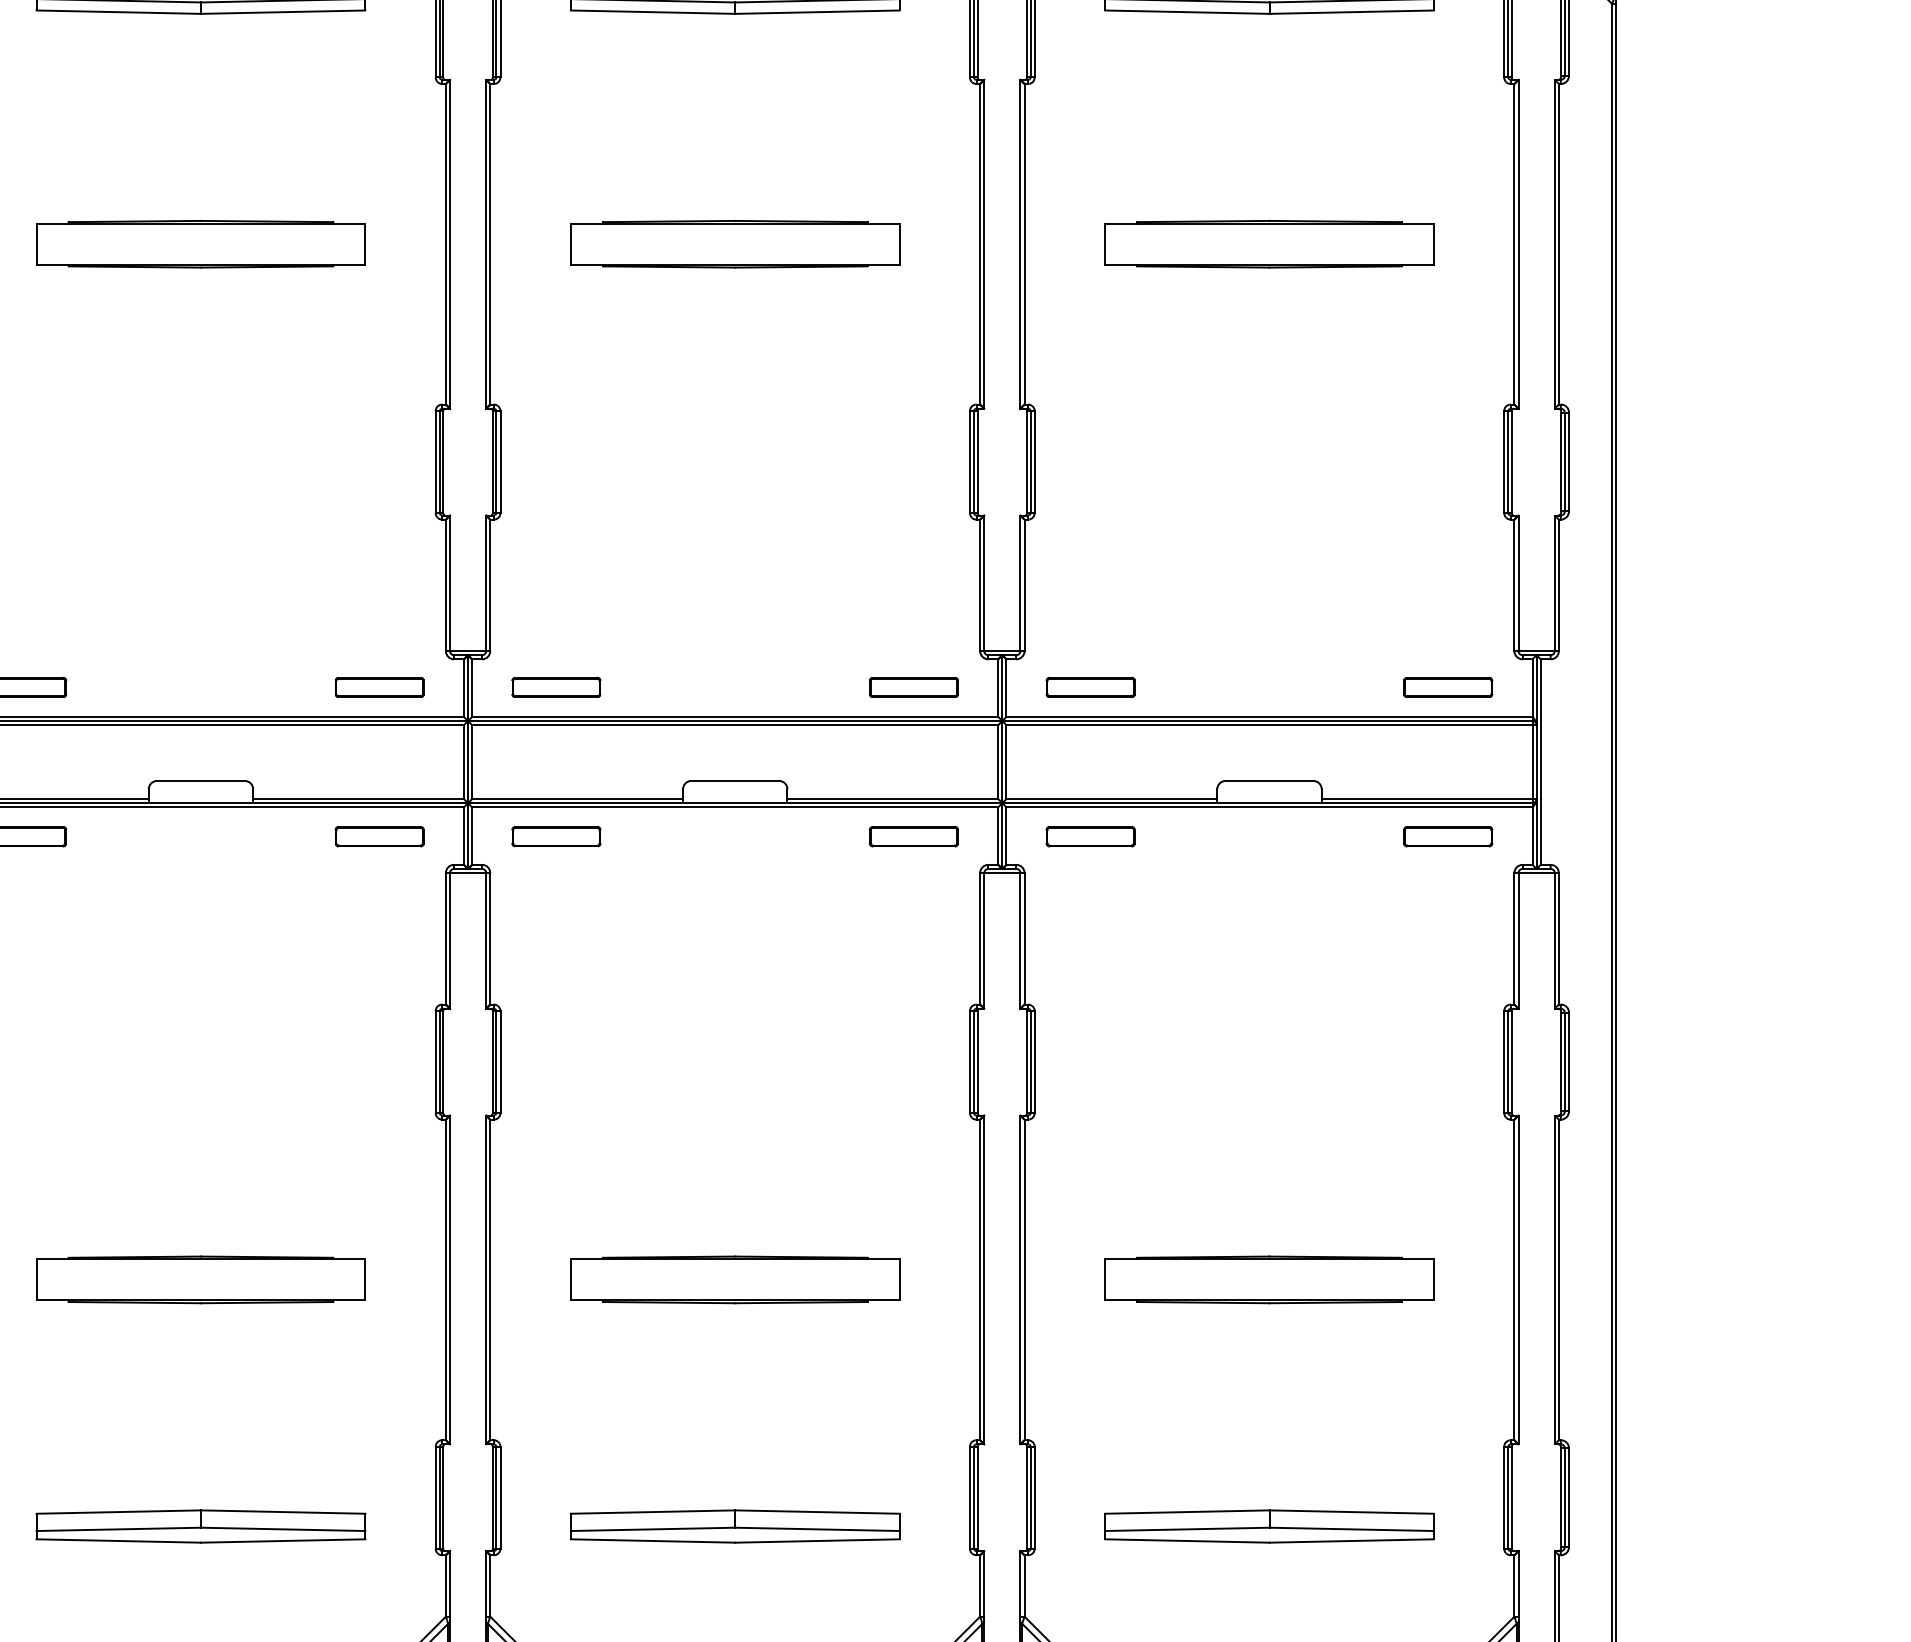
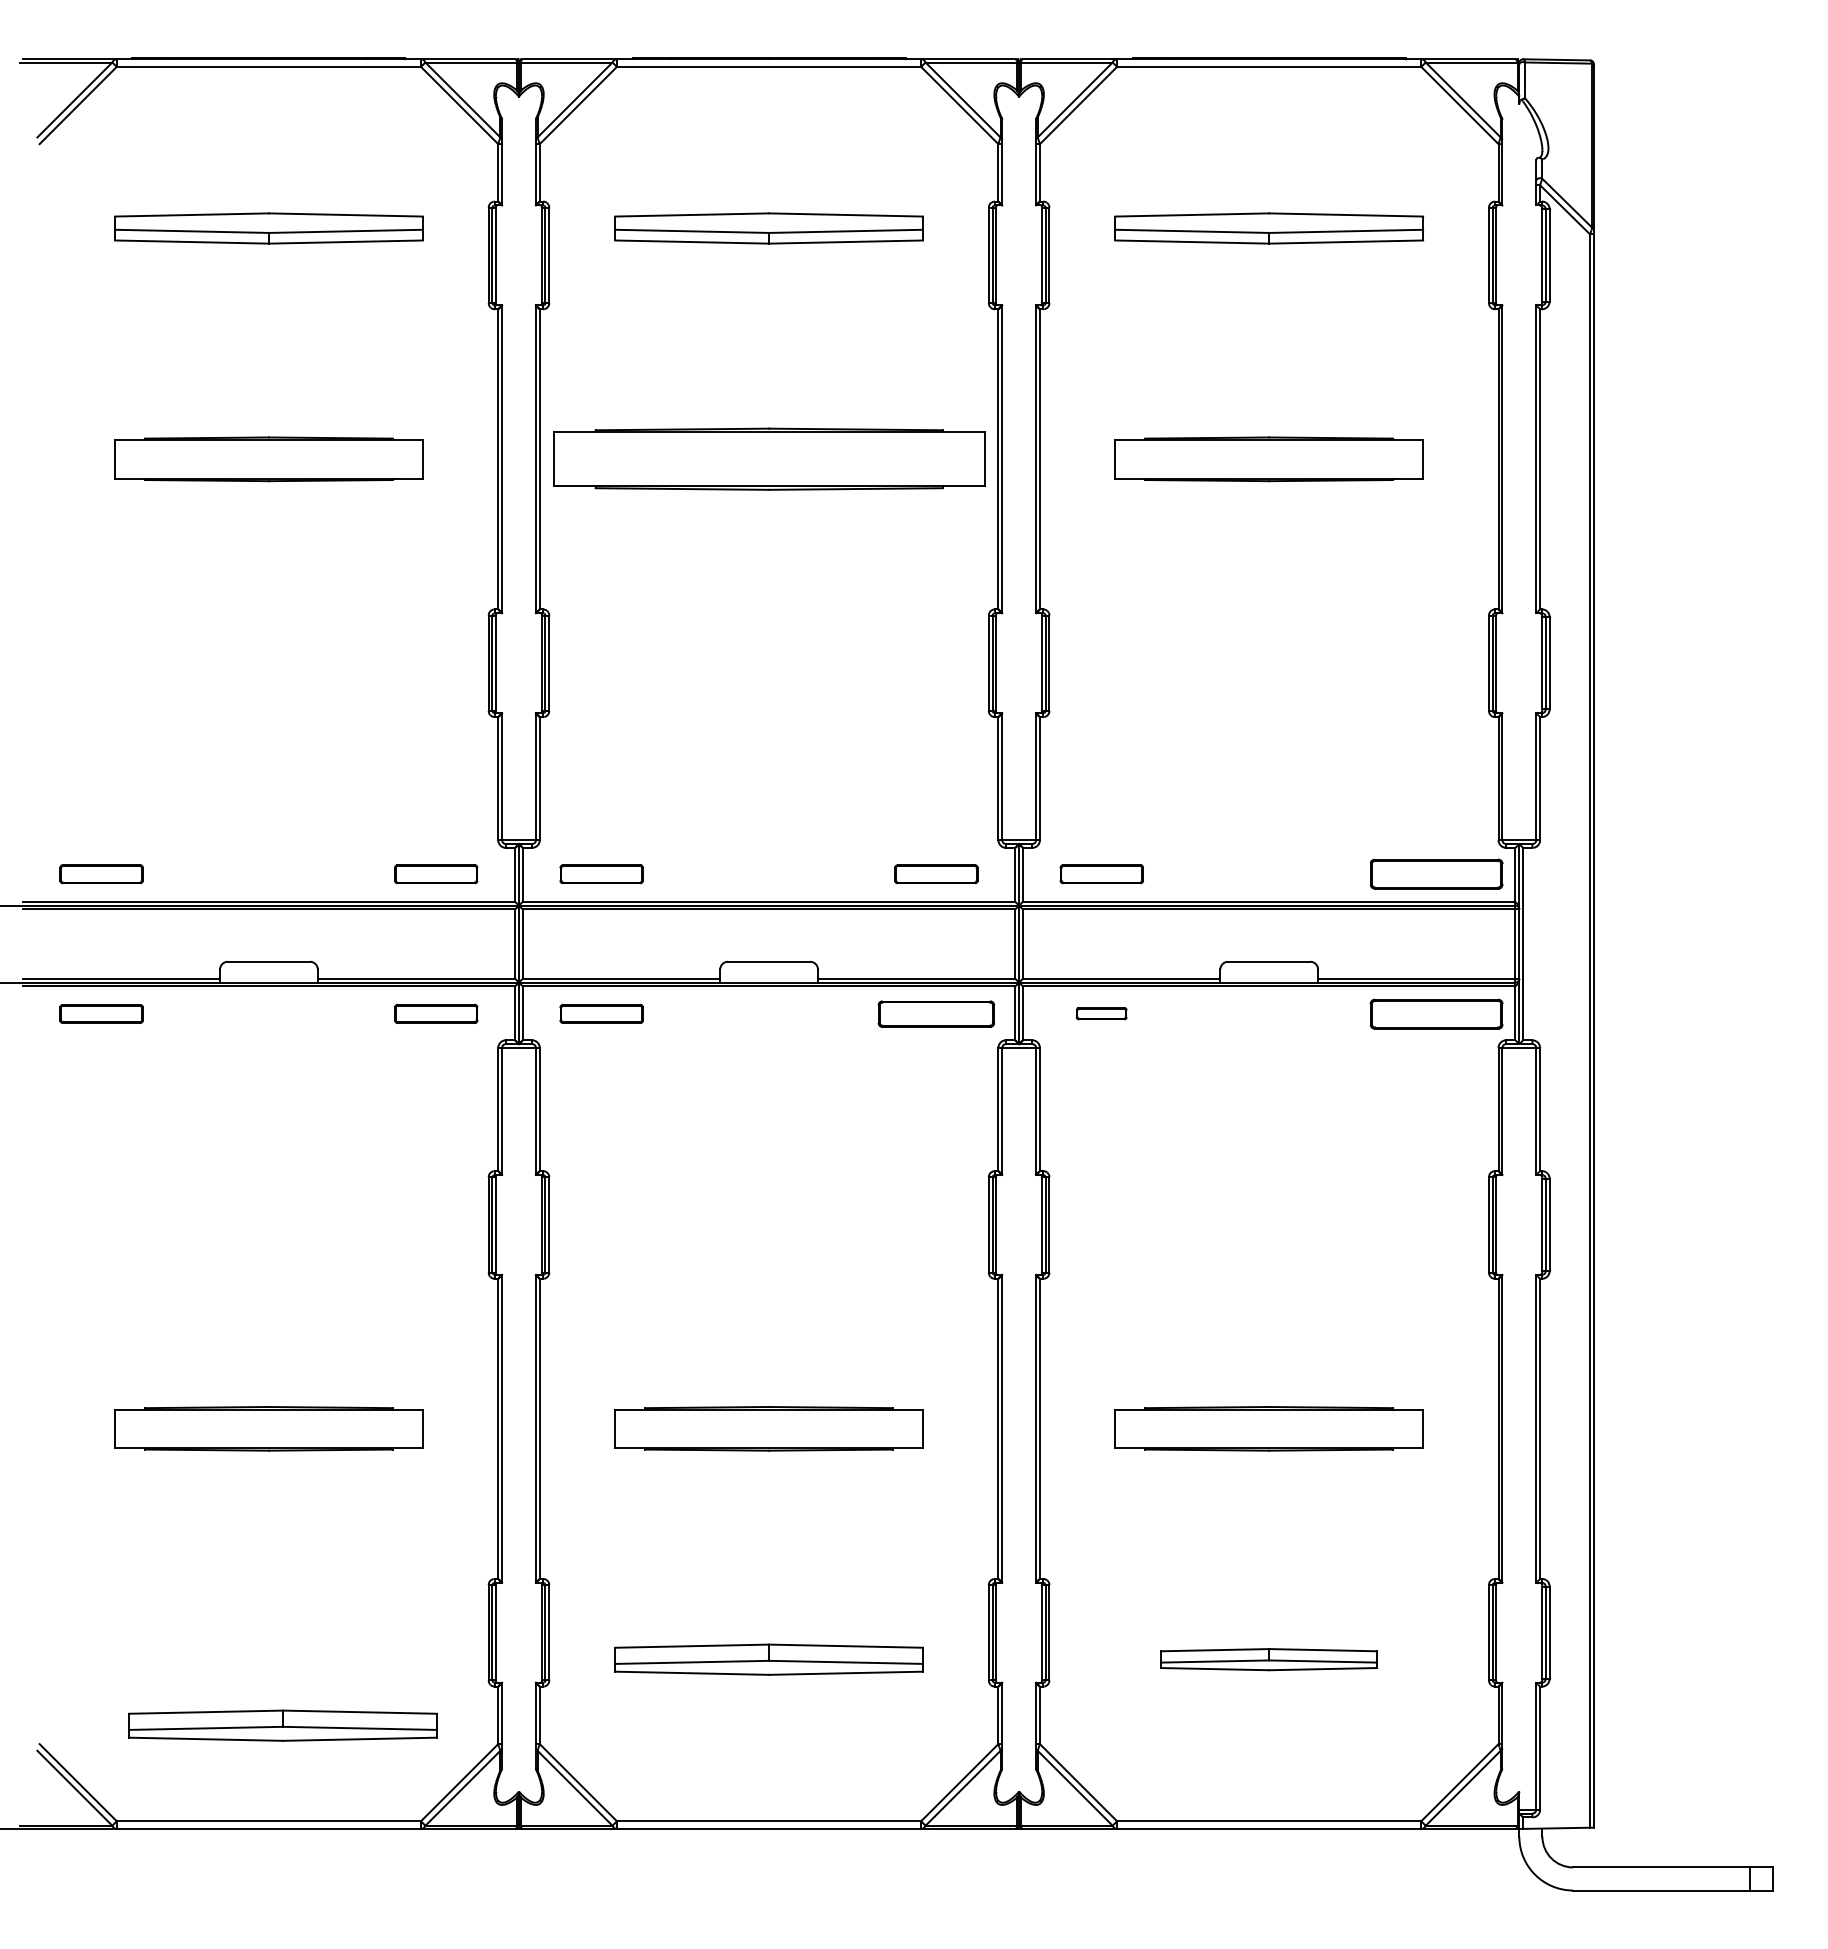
part: (734, 244) -> (768, 459), size x1.4
part: (1448, 687) -> (1436, 874), size x1.6
part: (914, 836) -> (936, 1013), size x1.4
part: (1090, 836) -> (1101, 1013), size x0.6
part: (1448, 836) -> (1436, 1013), size x1.6
part: (200, 1526) -> (282, 1725), moved
part: (1268, 1526) -> (1268, 1659), size x0.7

